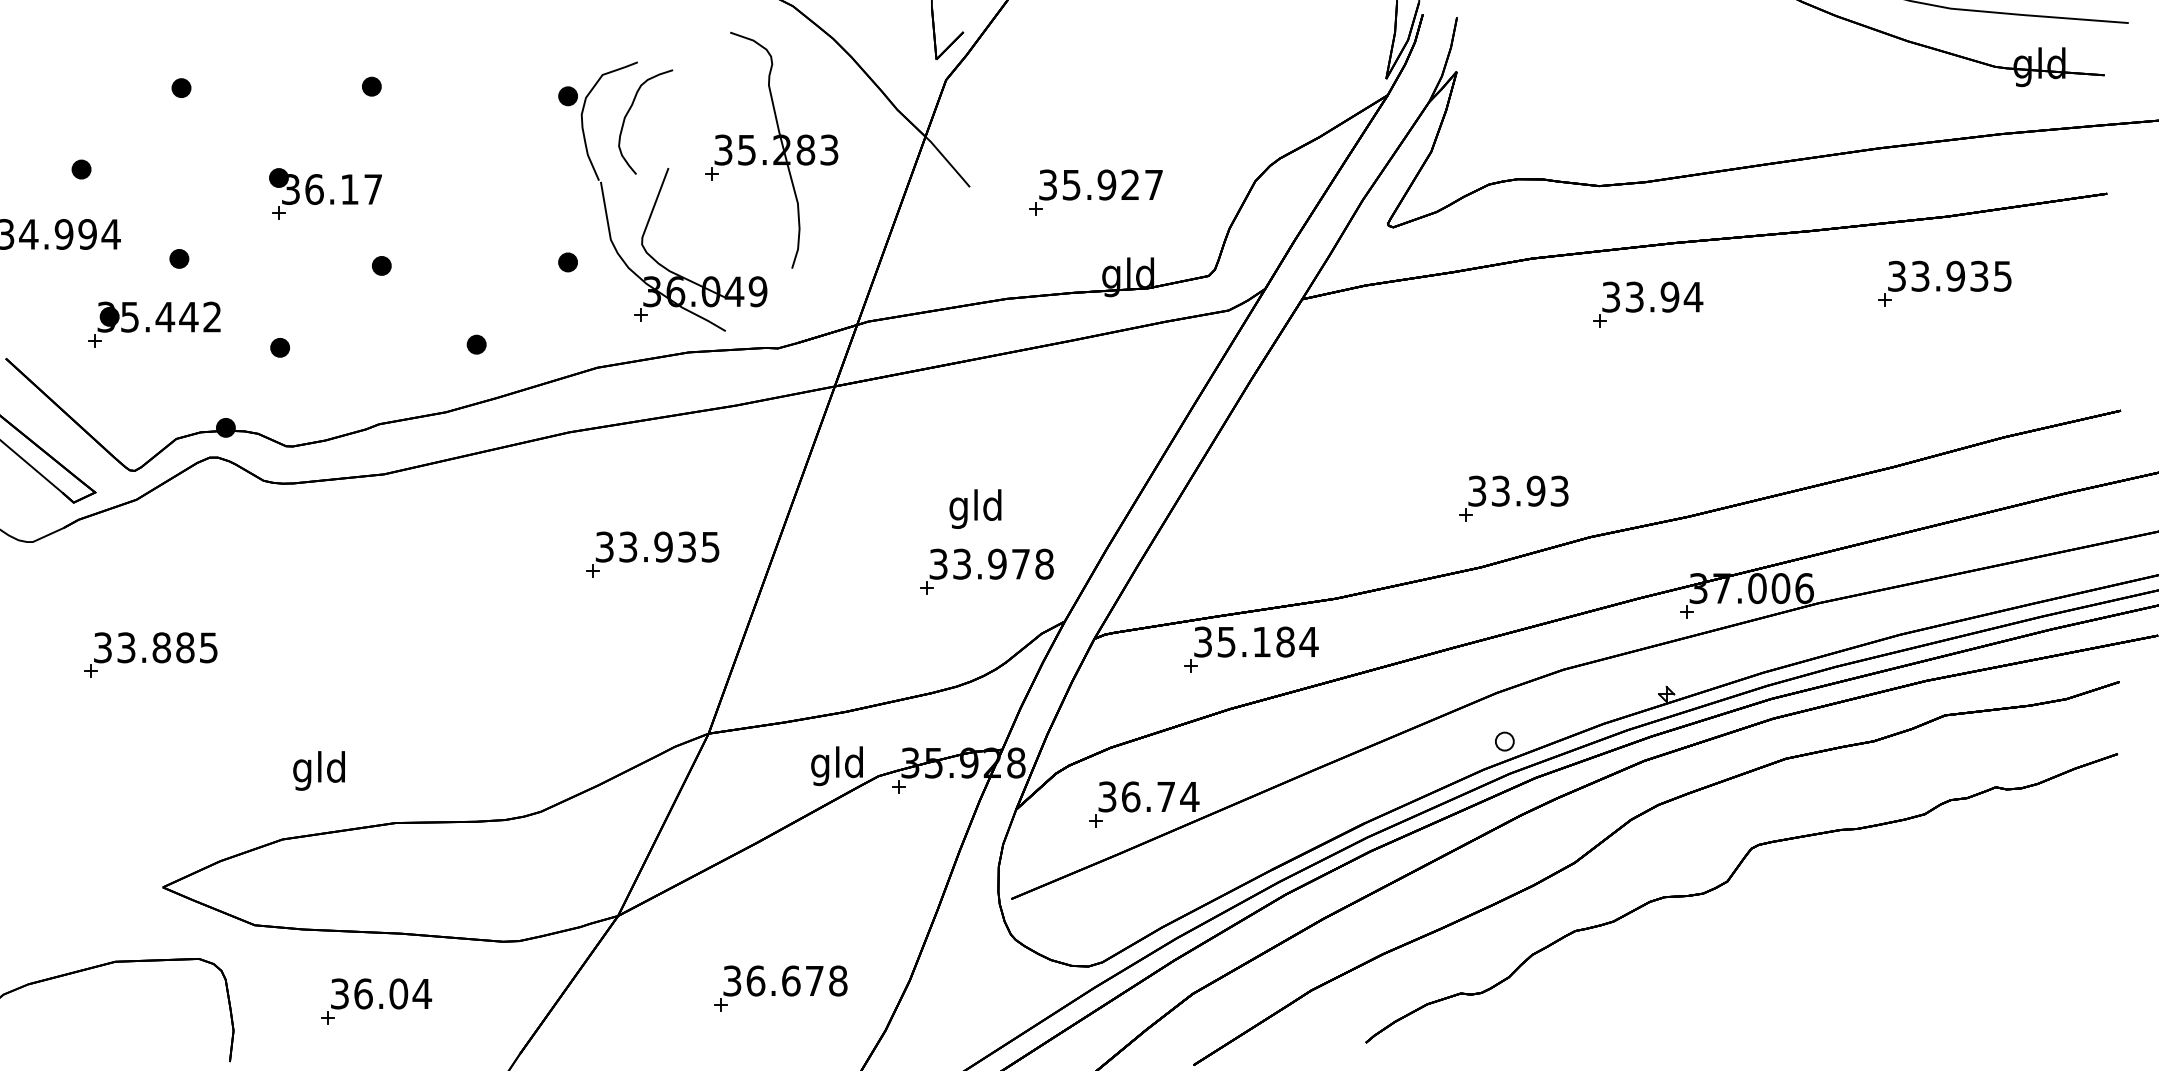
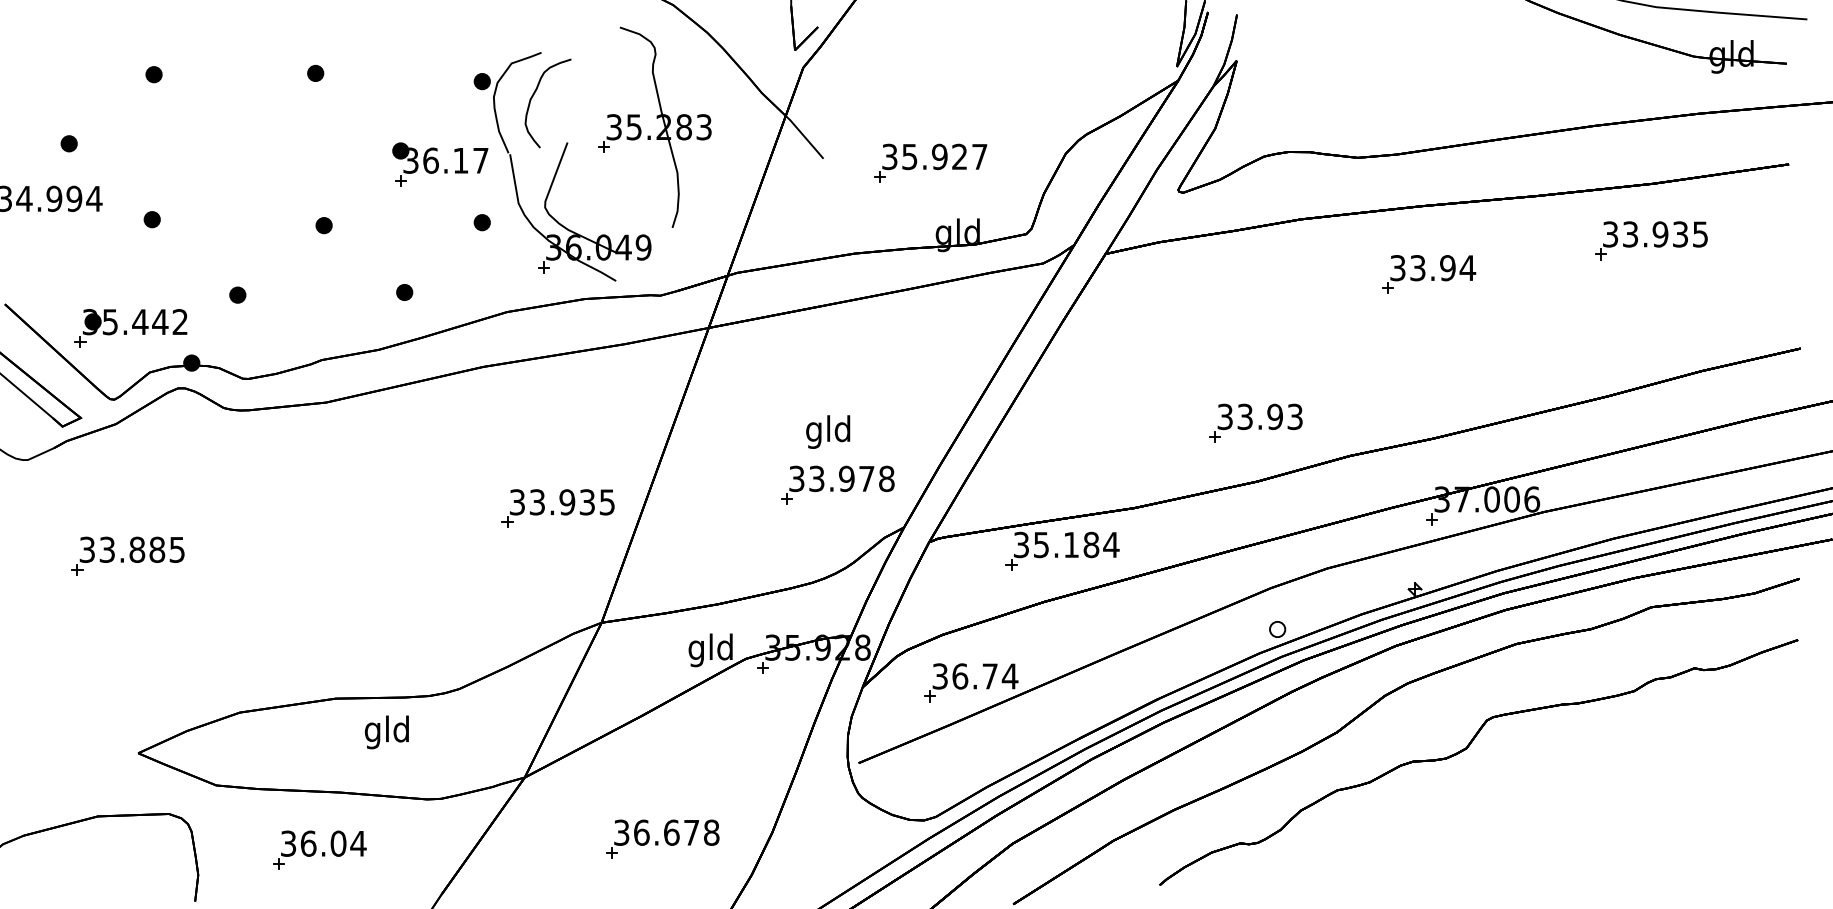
part: (325, 193) -> (440, 164), moved
part: (1648, 304) -> (1429, 274), moved
part: (153, 324) -> (130, 328), moved
part: (1512, 497) -> (1255, 422), moved
part: (651, 554) -> (557, 508), moved
text: (318, 771) -> (386, 732), moved

